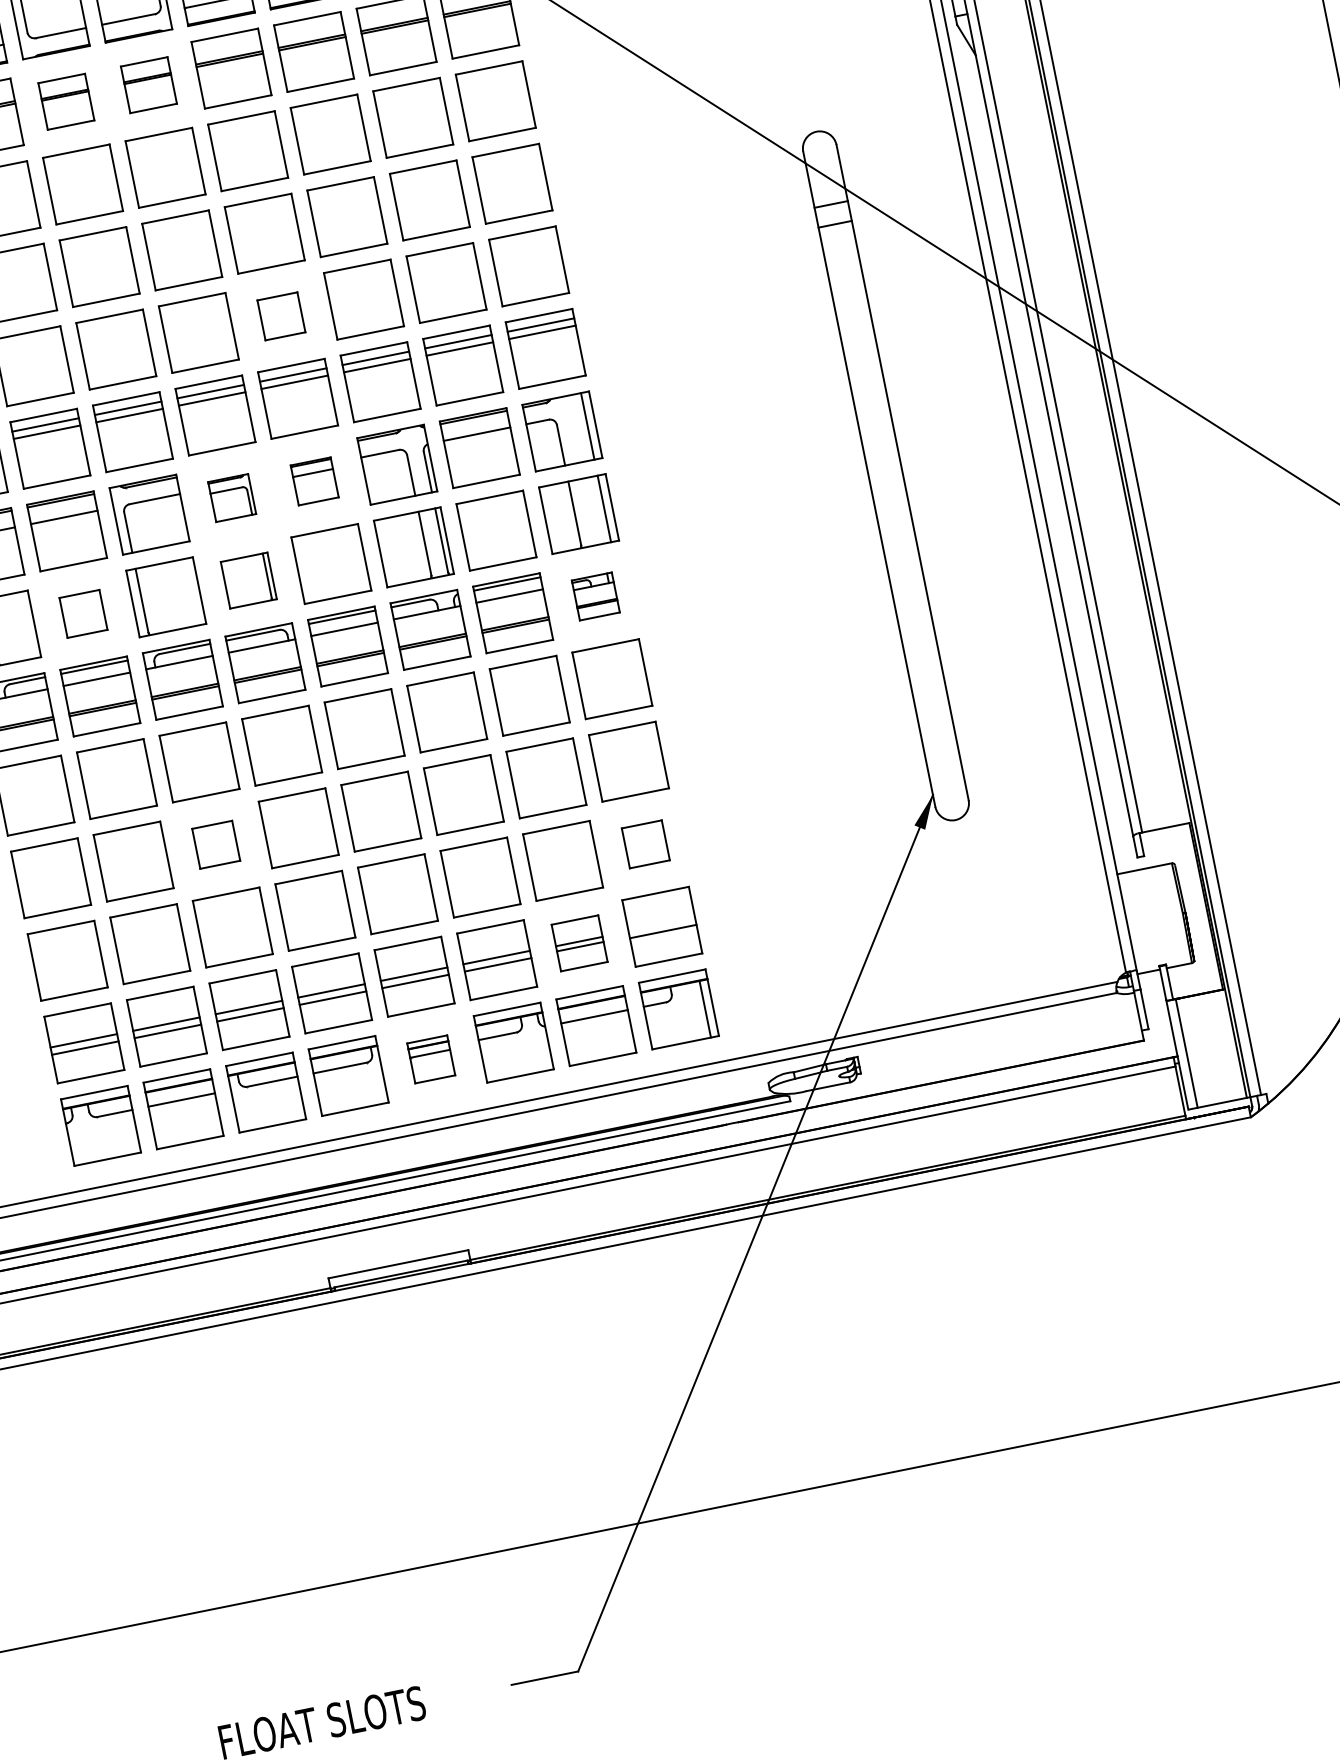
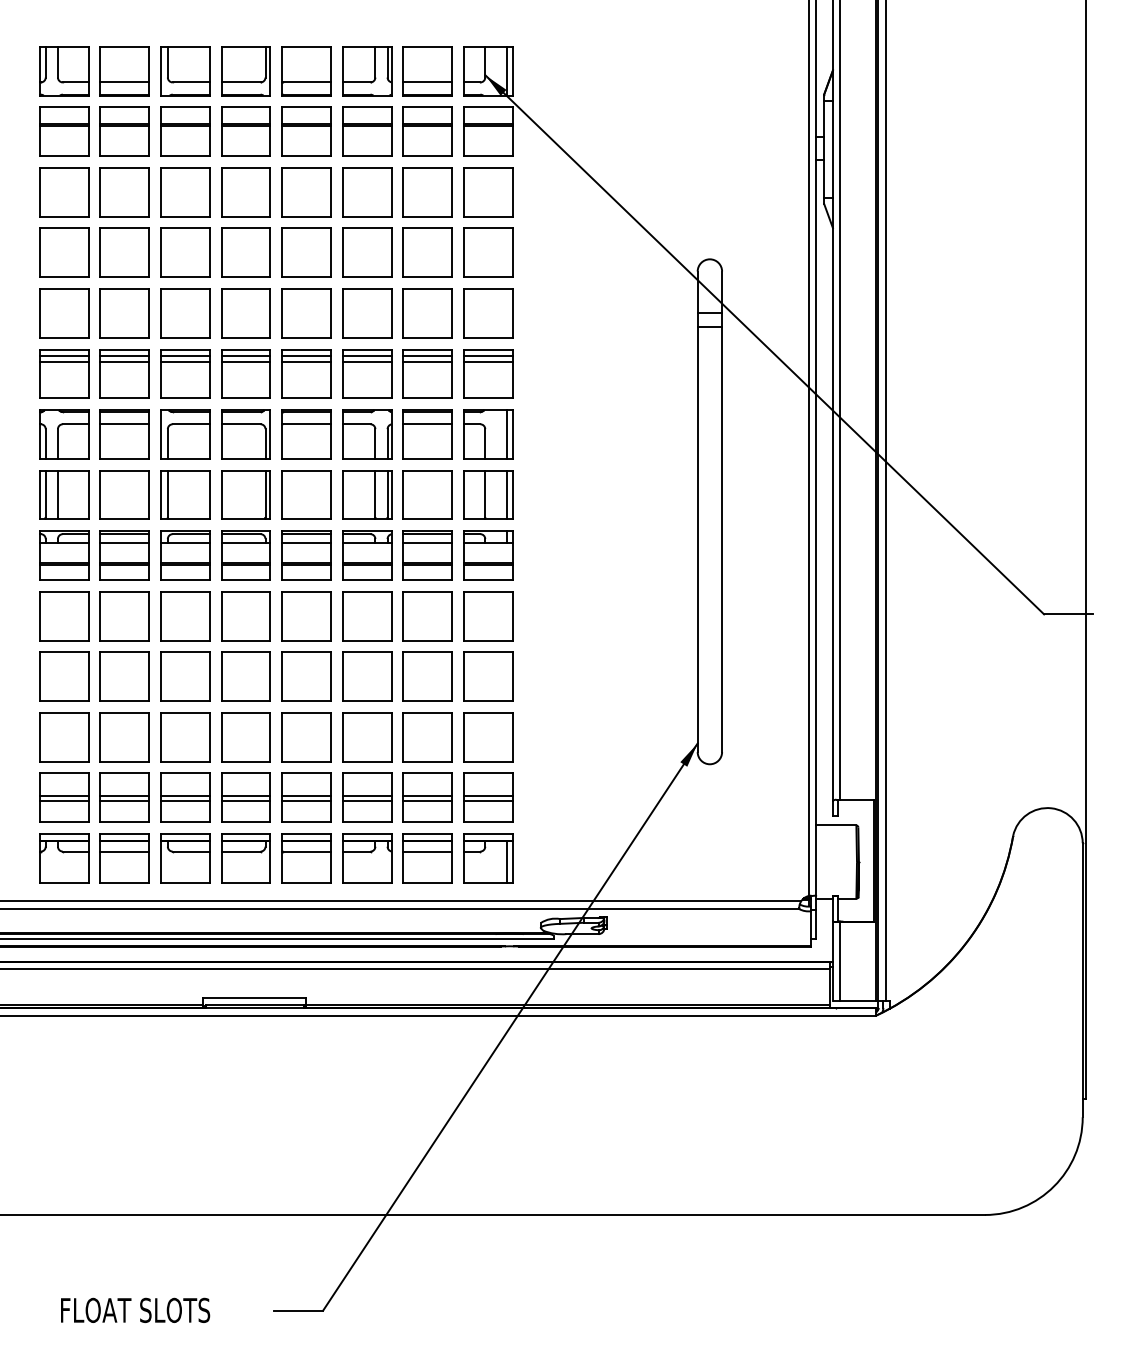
part: (148, 85) -> (245, 131), size x1.43
part: (66, 101) -> (185, 131), size x1.43
part: (281, 316) -> (306, 313), size x1.67
part: (314, 481) -> (306, 434), size x1.67
part: (231, 498) -> (245, 434), size x1.67
part: (248, 579) -> (245, 494), size x1.43
part: (596, 596) -> (488, 555), size x1.67
part: (83, 613) -> (124, 494), size x1.67
part: (216, 844) -> (185, 676), size x1.67
part: (646, 844) -> (488, 737), size x1.67
line: (660, 923) -> (487, 795), added
part: (579, 943) -> (427, 797), size x1.43
part: (431, 1059) -> (306, 858), size x1.67

